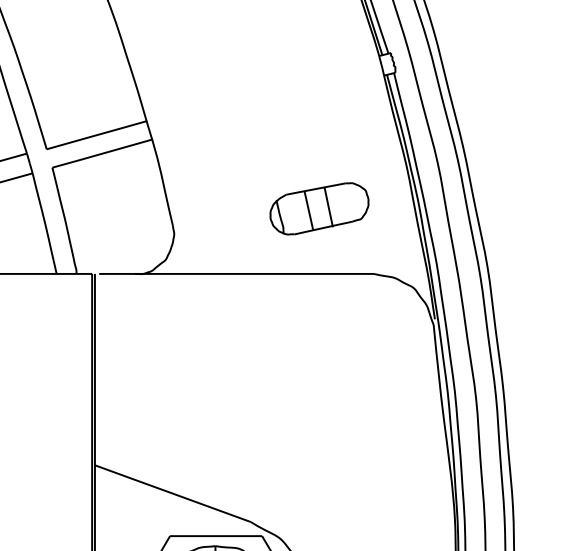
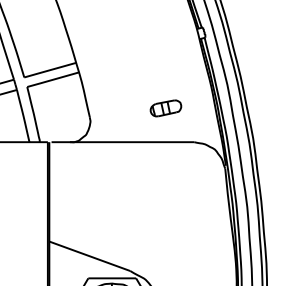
part: (318, 209) -> (165, 108), size x0.6

